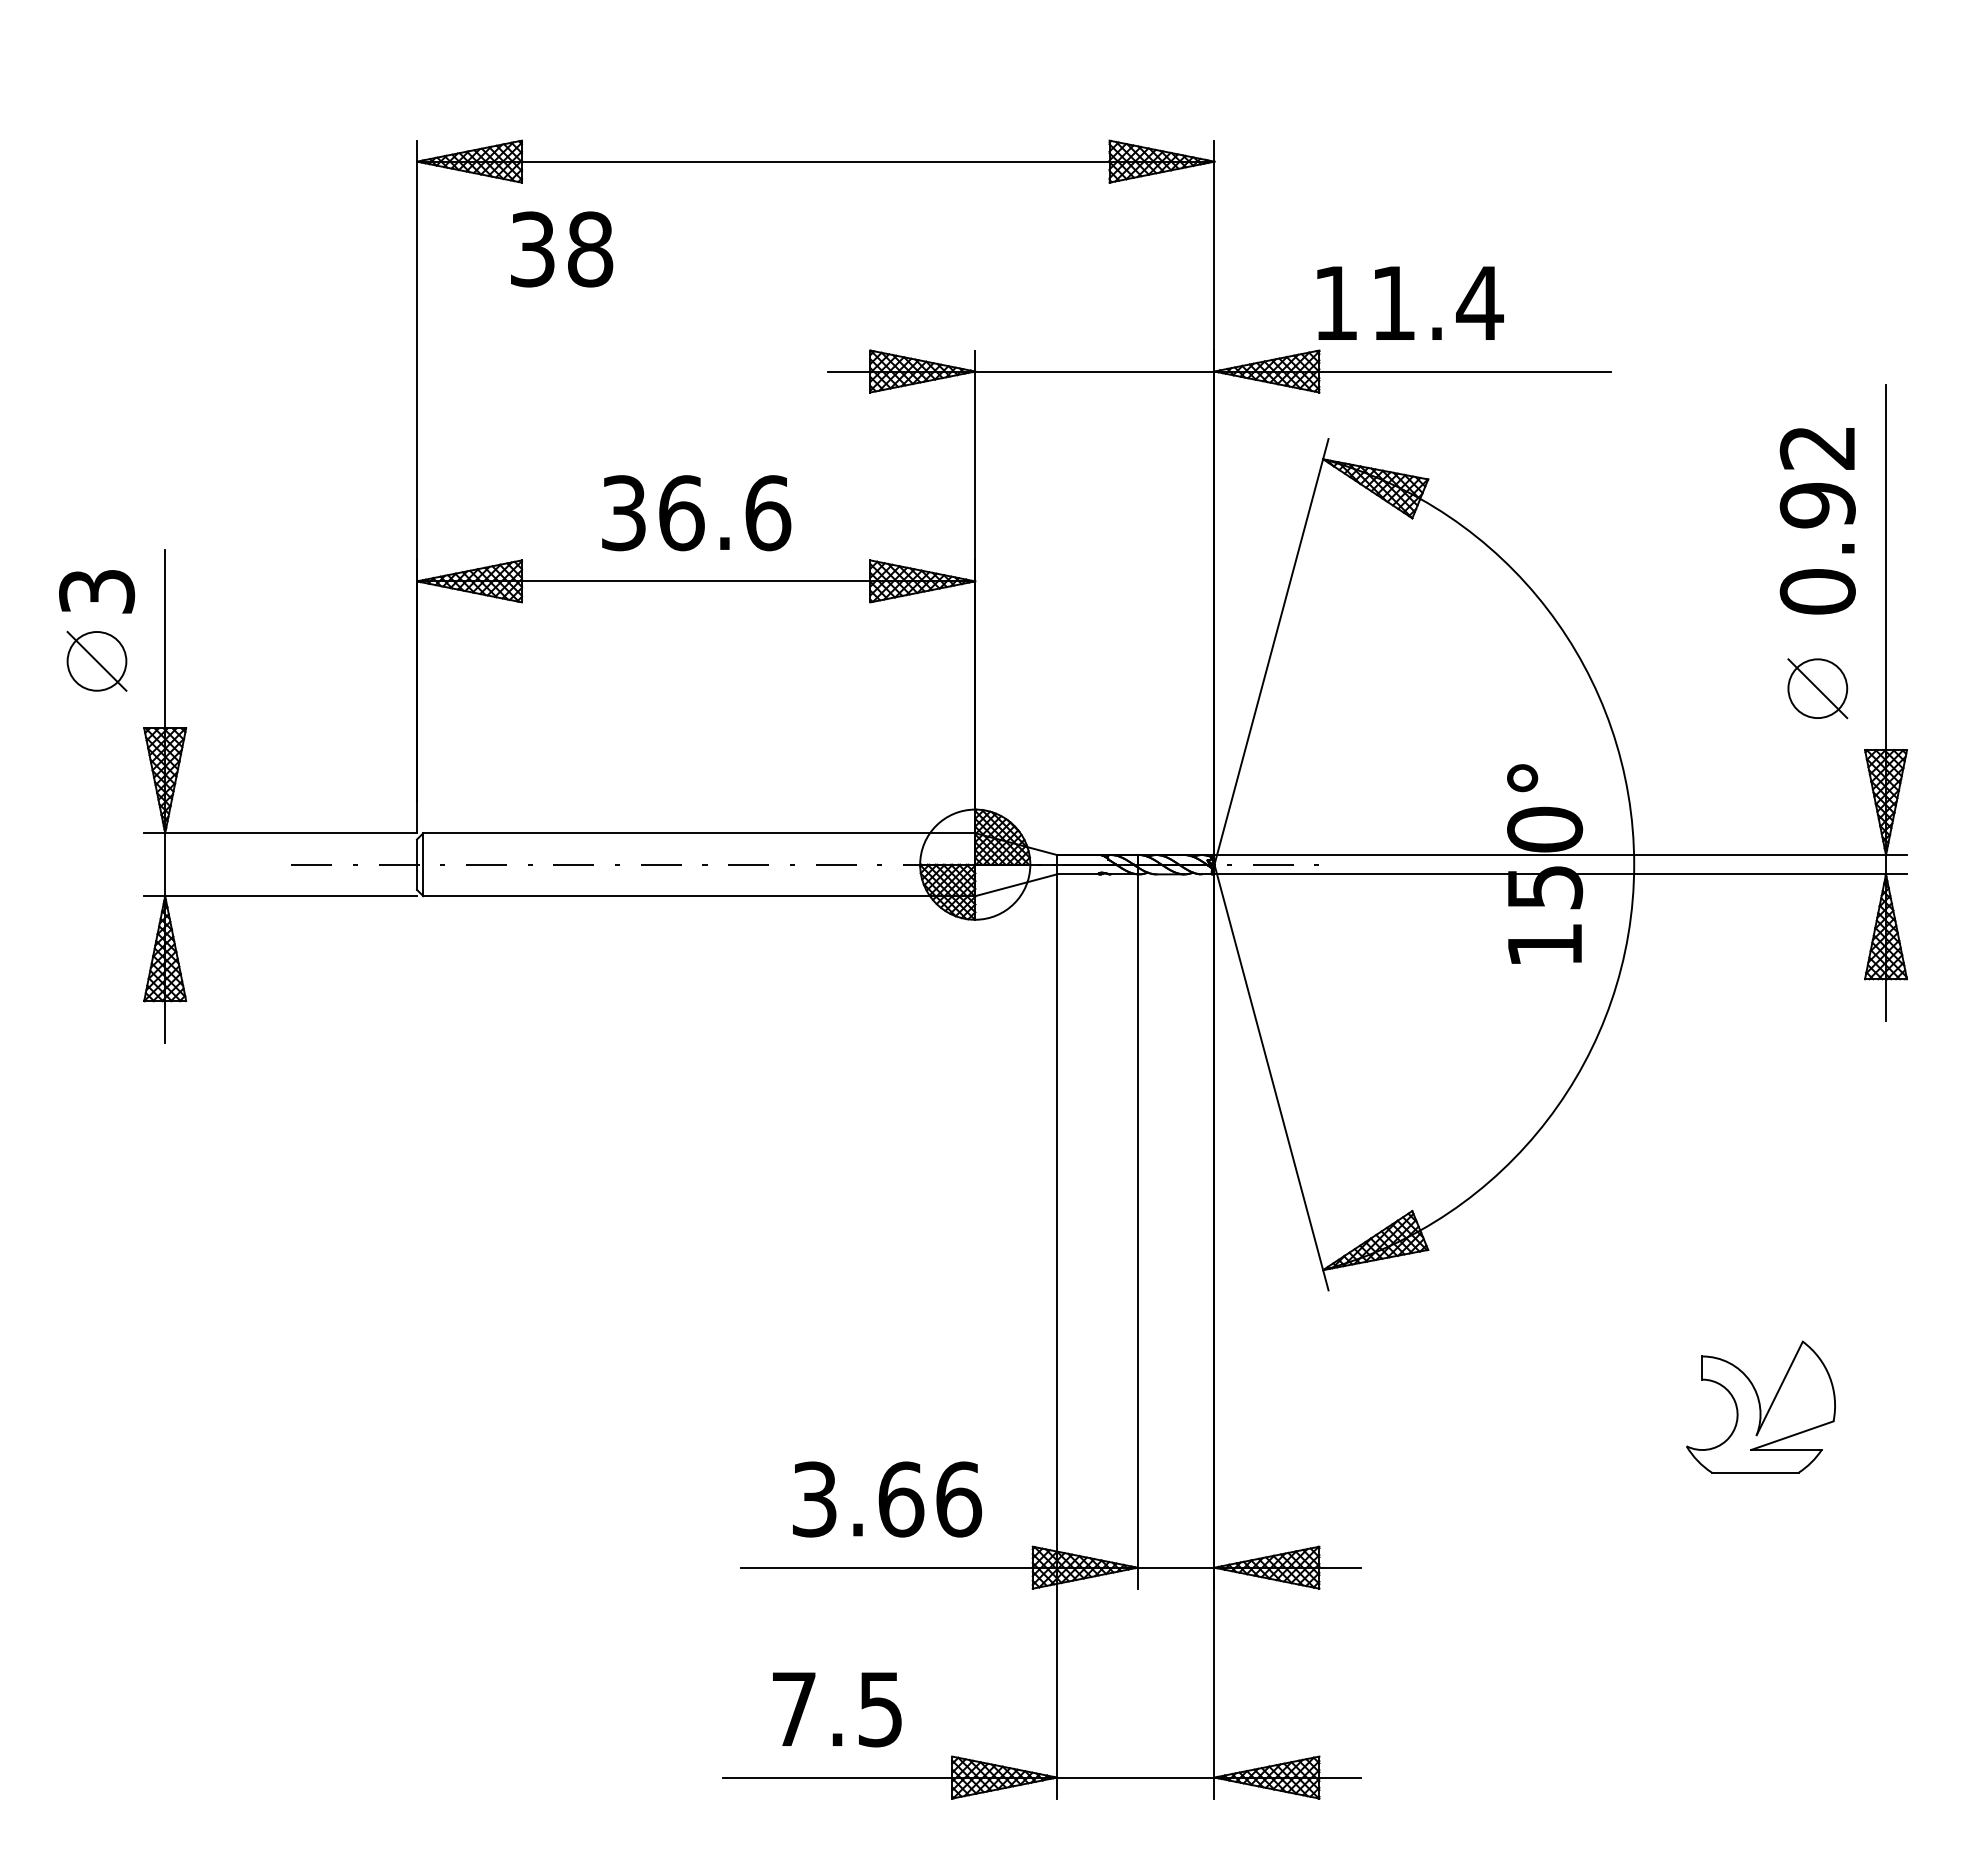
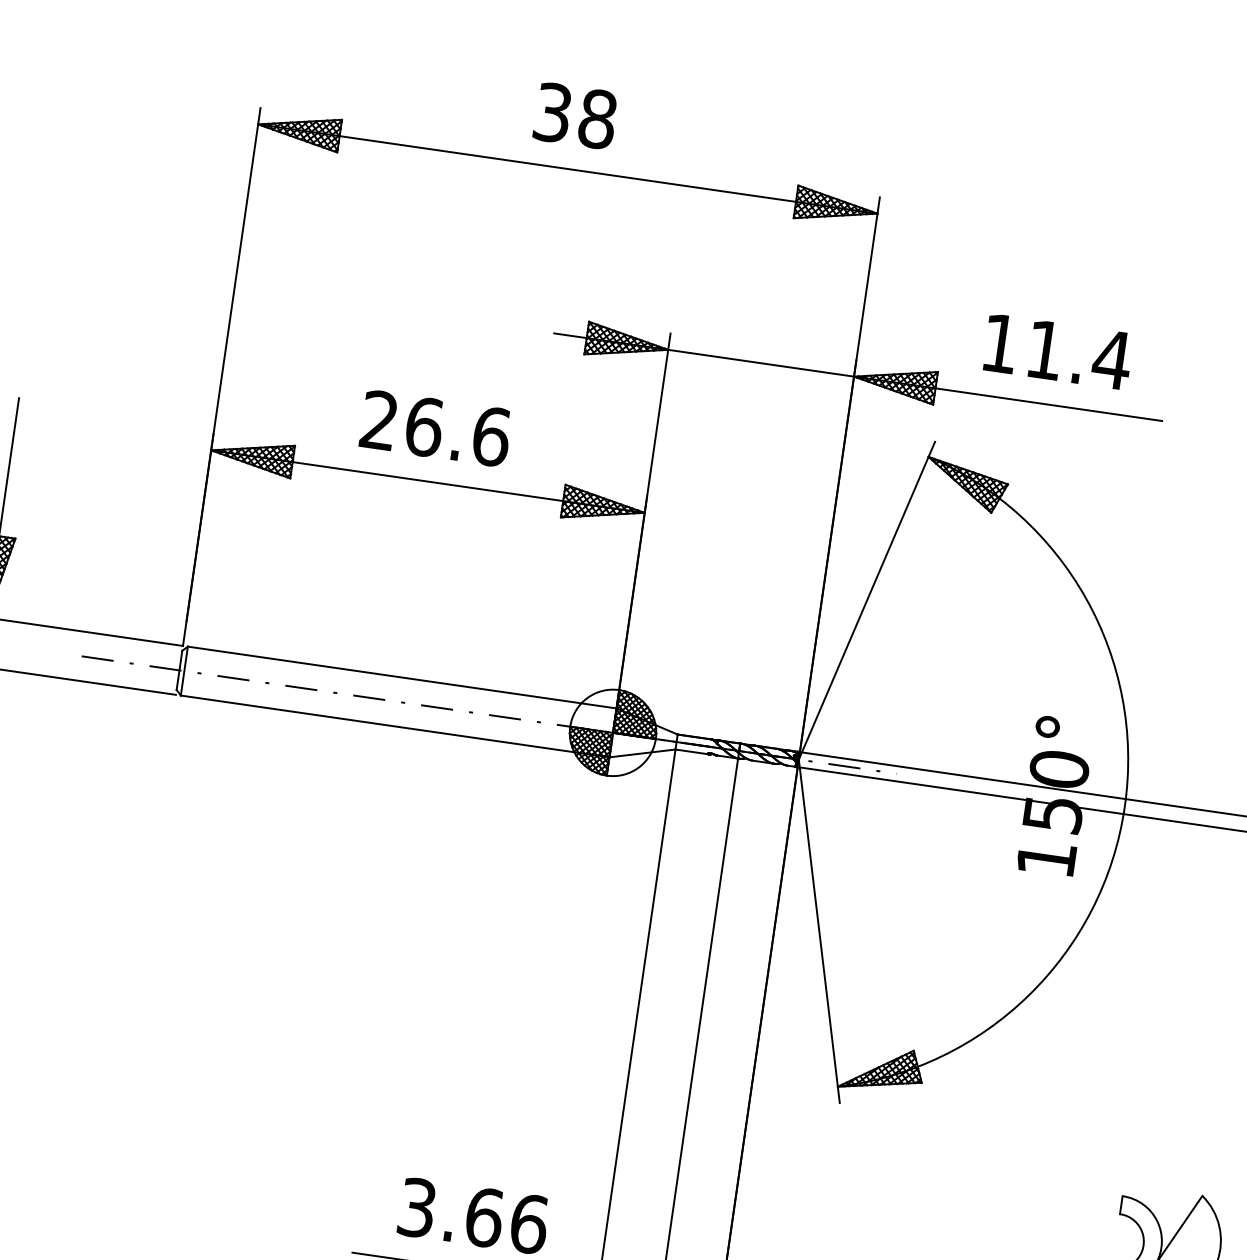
text: (562, 249) -> (576, 116), moved
text: (1410, 302) -> (1058, 351), moved
text: (623, 513) -> (379, 420), 36.6 -> 26.6

